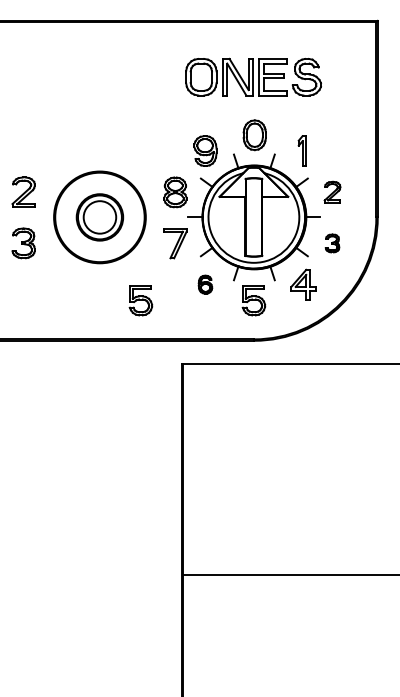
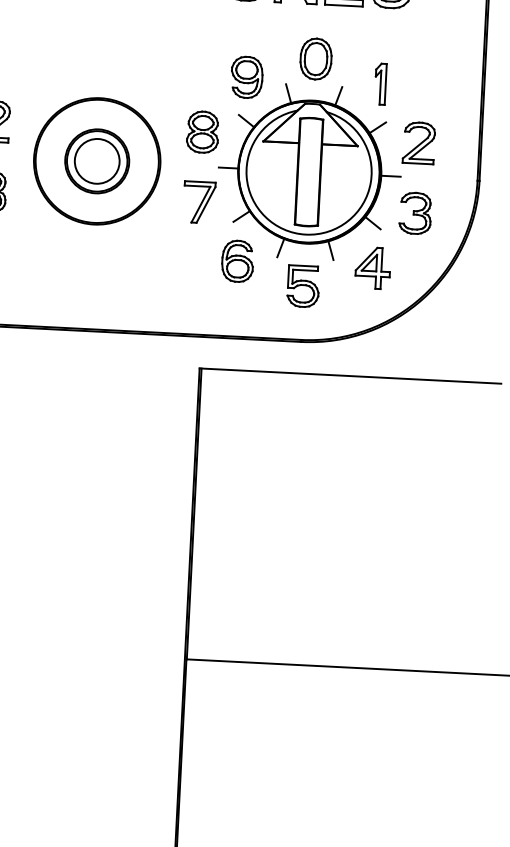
part: (332, 191) -> (419, 141), size x1.43
part: (332, 243) -> (415, 213), size x1.67
part: (205, 284) -> (237, 261), size x1.67
part: (140, 300) -> (147, 278), removed

